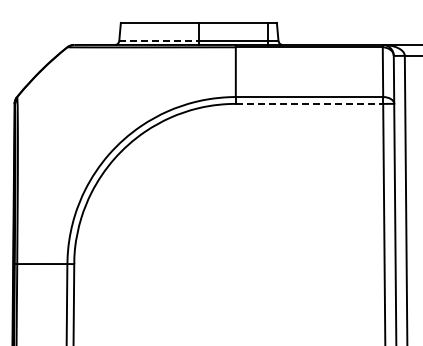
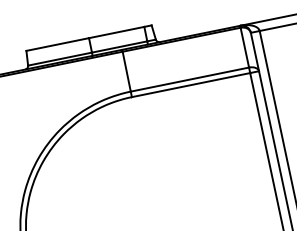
line: (159, 40) -> (60, 58), dashed -> solid
line: (309, 103) -> (190, 84), dashed -> solid

